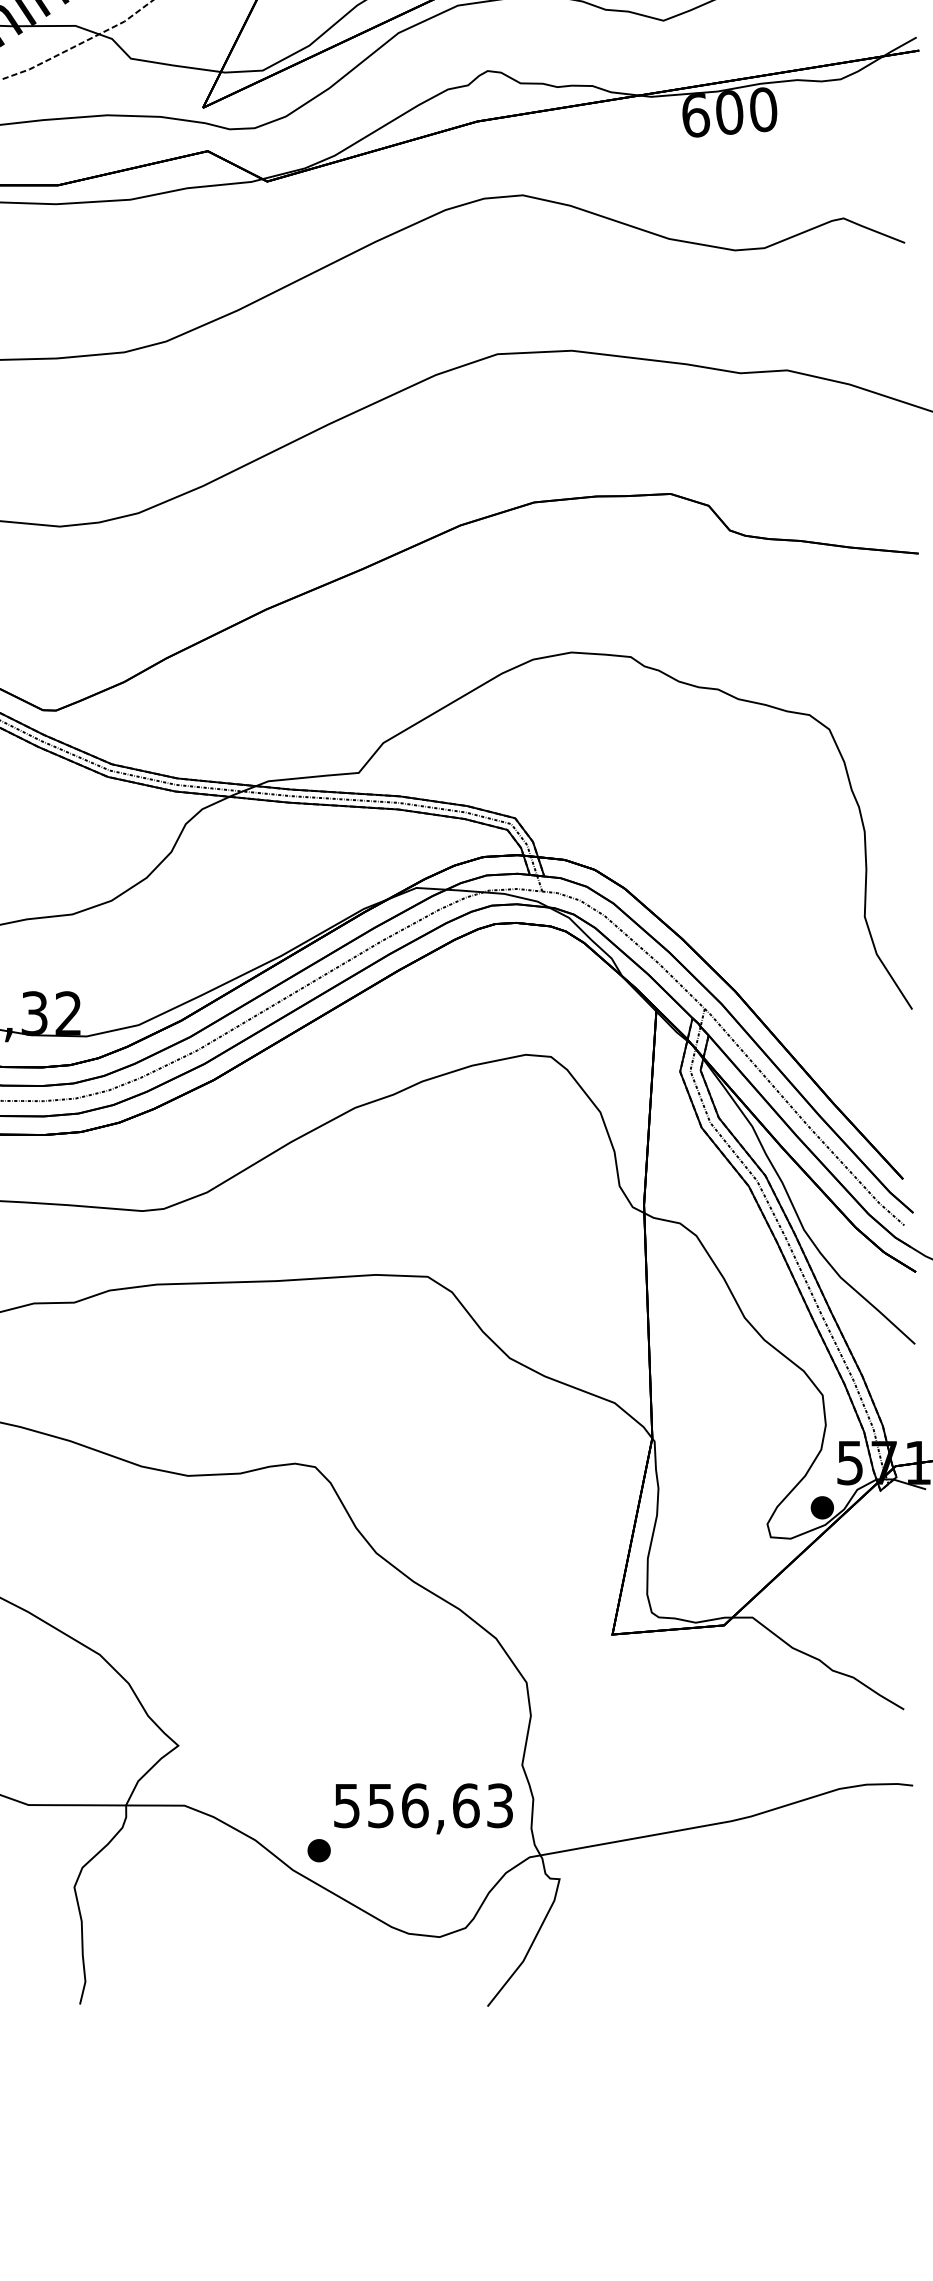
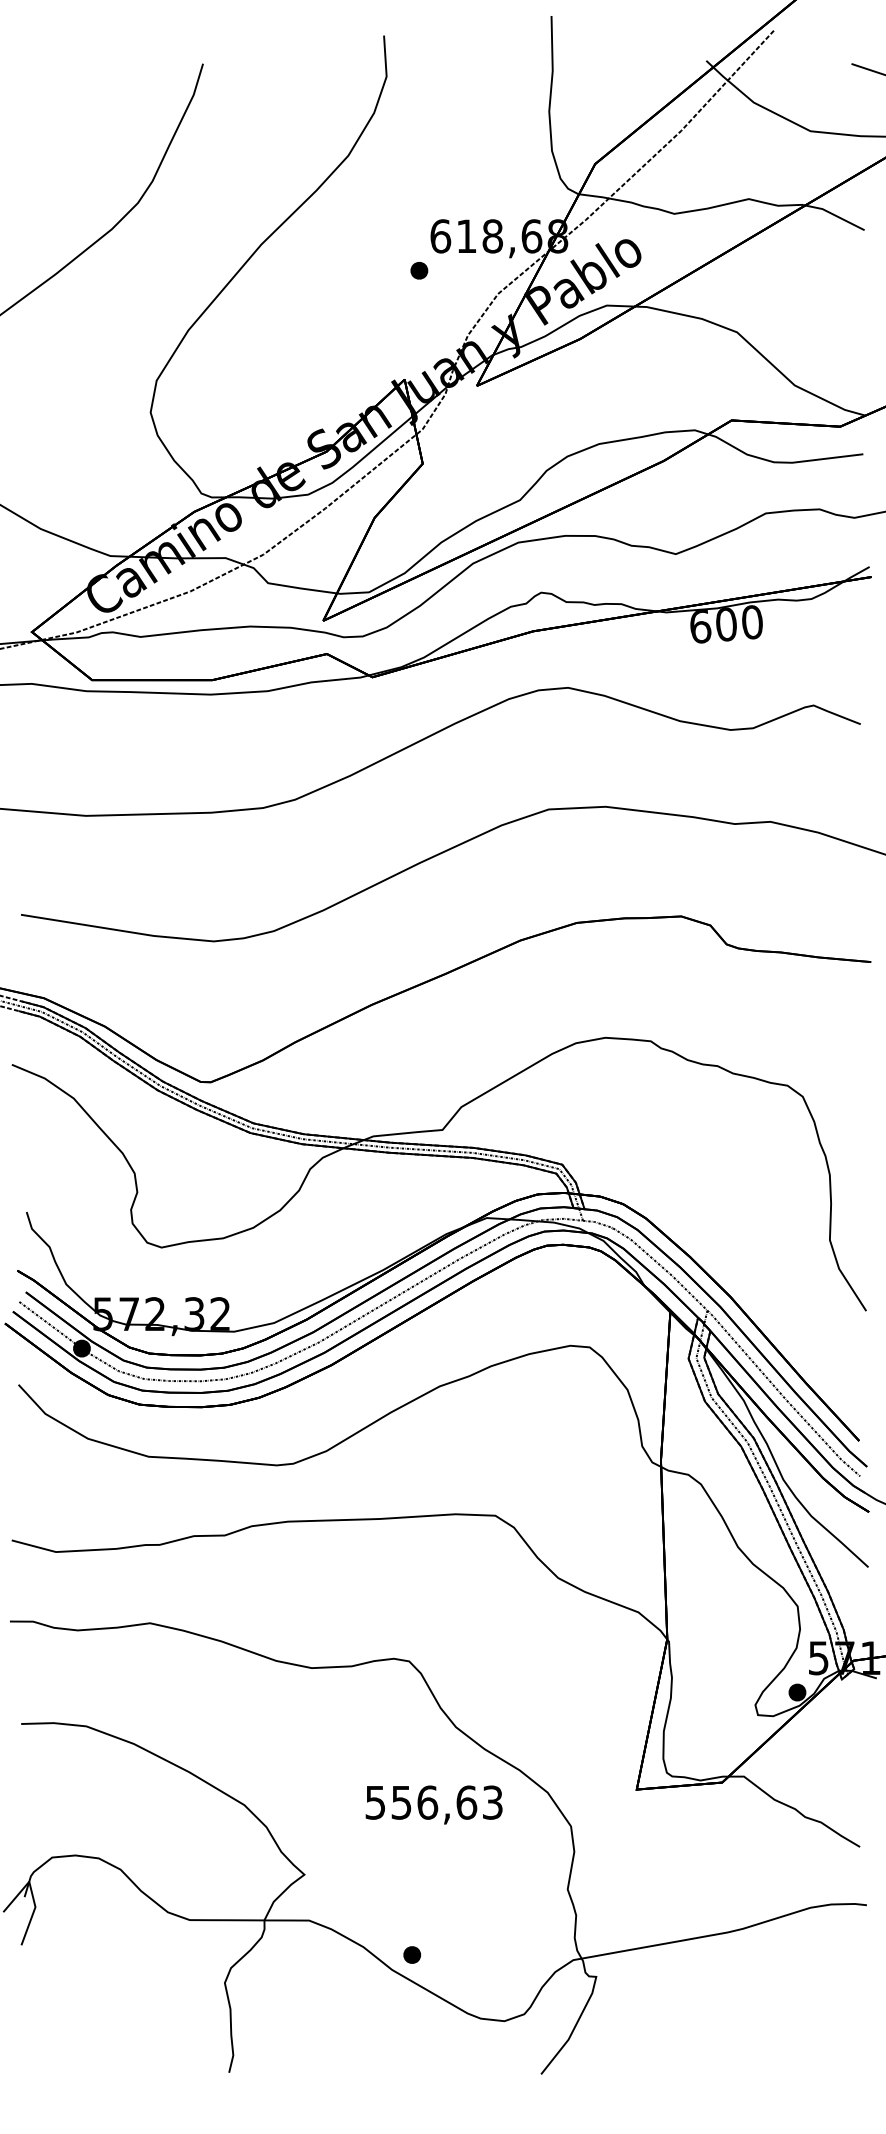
text: (422, 1808) -> (433, 1804), moved

